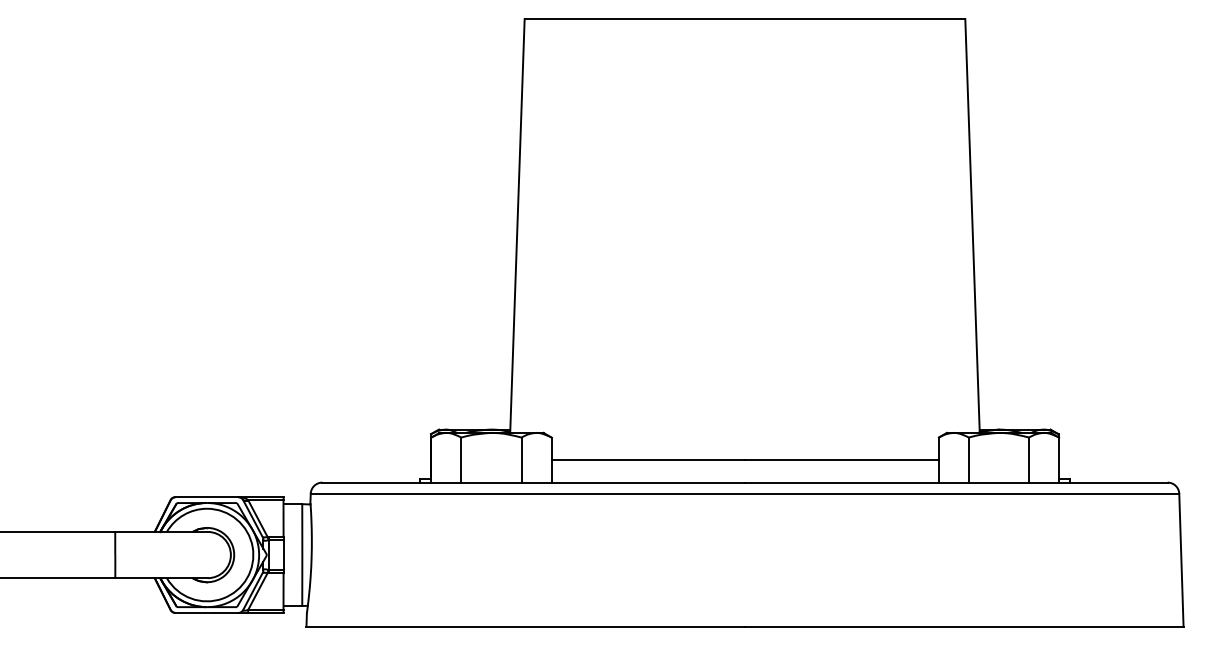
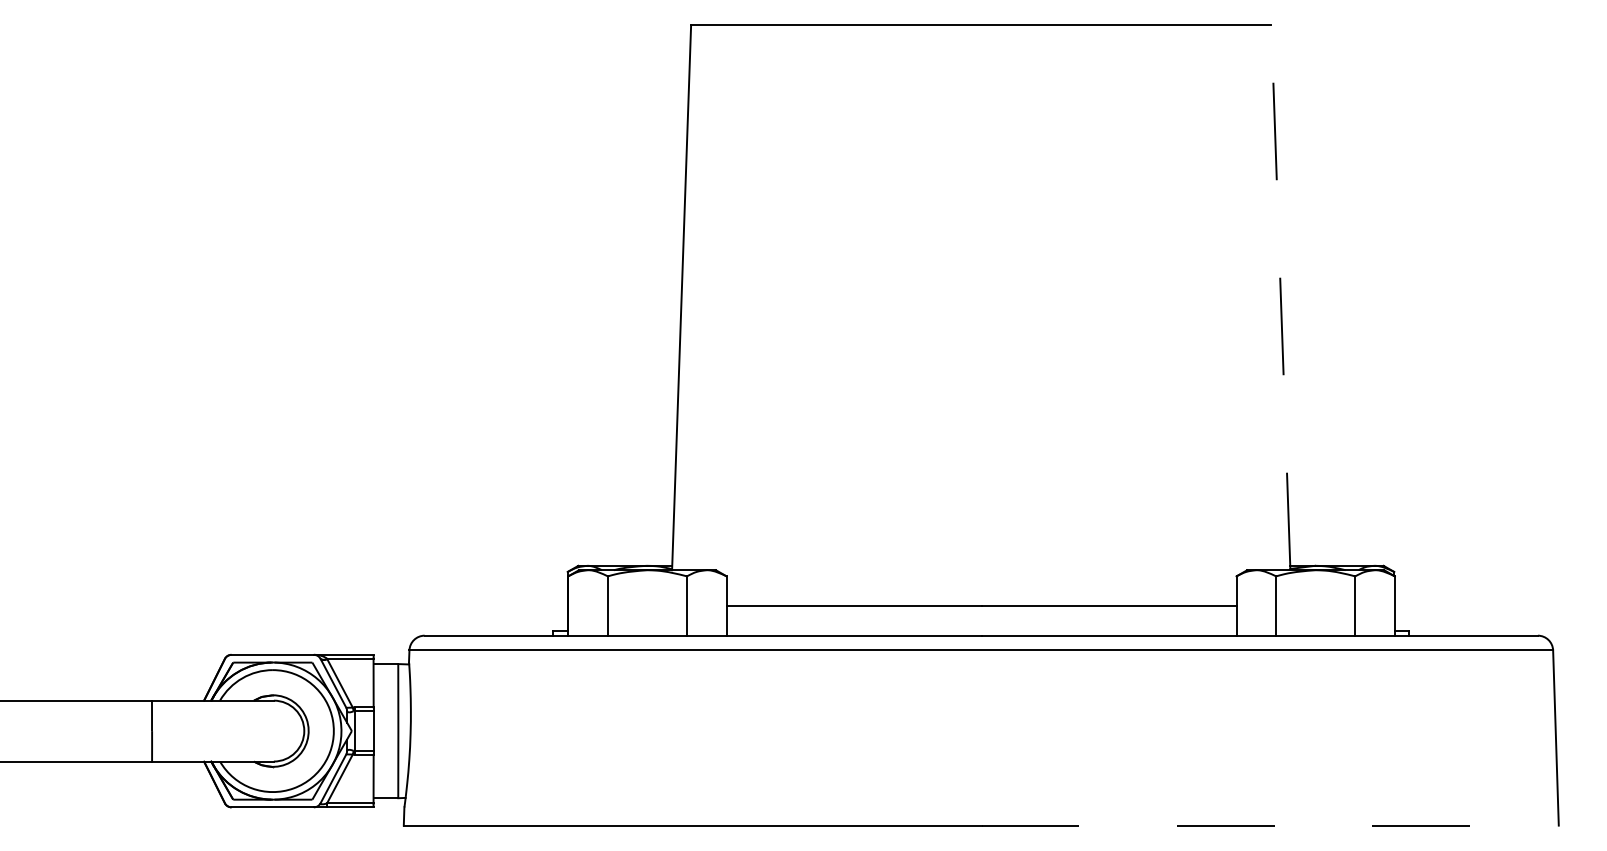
line: (972, 225) -> (1280, 297), solid -> dashed
line: (964, 626) -> (1270, 825), solid -> dashed

